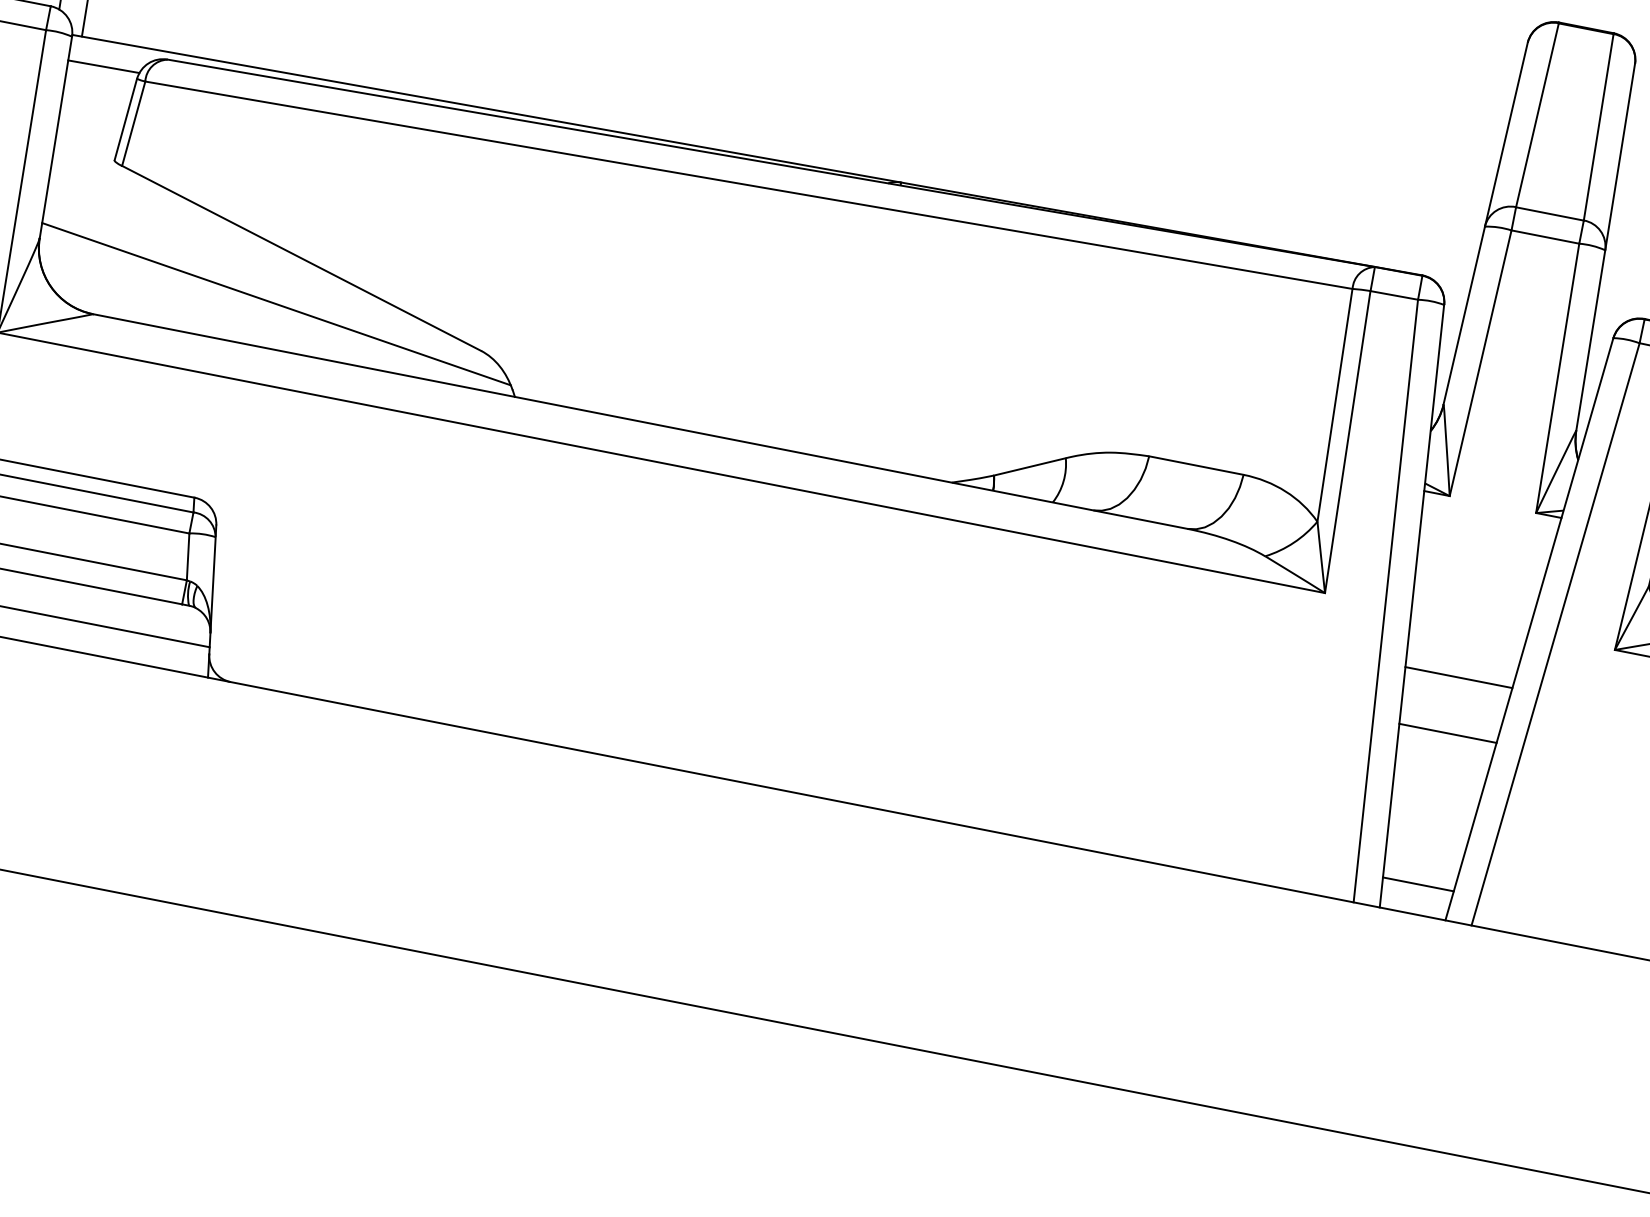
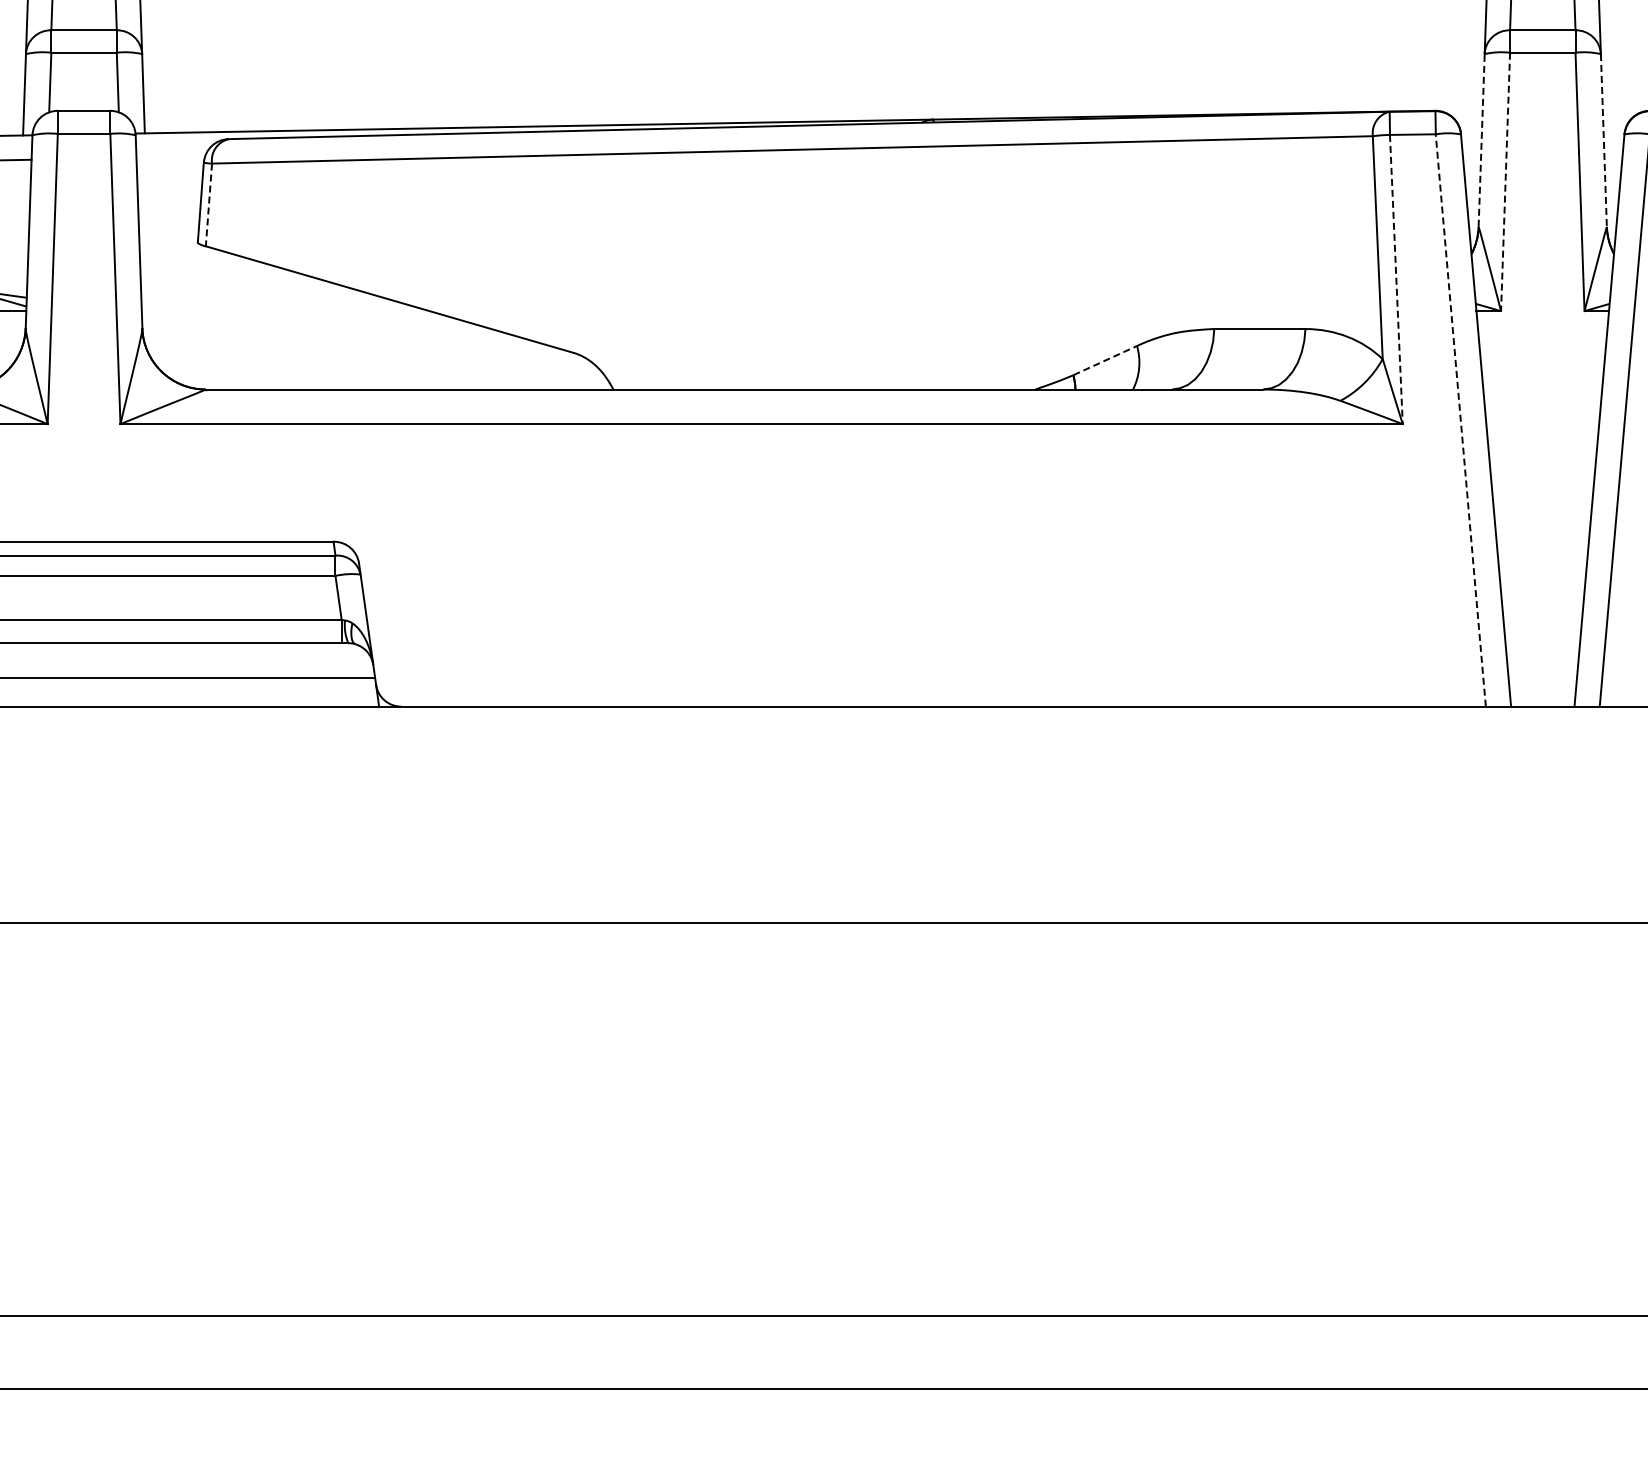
line: (103, 66) -> (170, 157), removed
line: (133, 124) -> (208, 205), solid -> dashed
line: (276, 303) -> (374, 346), removed
line: (1464, 314) -> (1481, 139), solid -> dashed
line: (1590, 340) -> (1603, 140), solid -> dashed
line: (1480, 363) -> (1505, 182), solid -> dashed
line: (1347, 442) -> (1396, 279), solid -> dashed
line: (1030, 466) -> (1105, 360), solid -> dashed
line: (1385, 600) -> (1460, 419), solid -> dashed
line: (1458, 677) -> (1542, 478), removed
line: (1447, 733) -> (1542, 532), removed
line: (1418, 884) -> (1542, 678), removed

